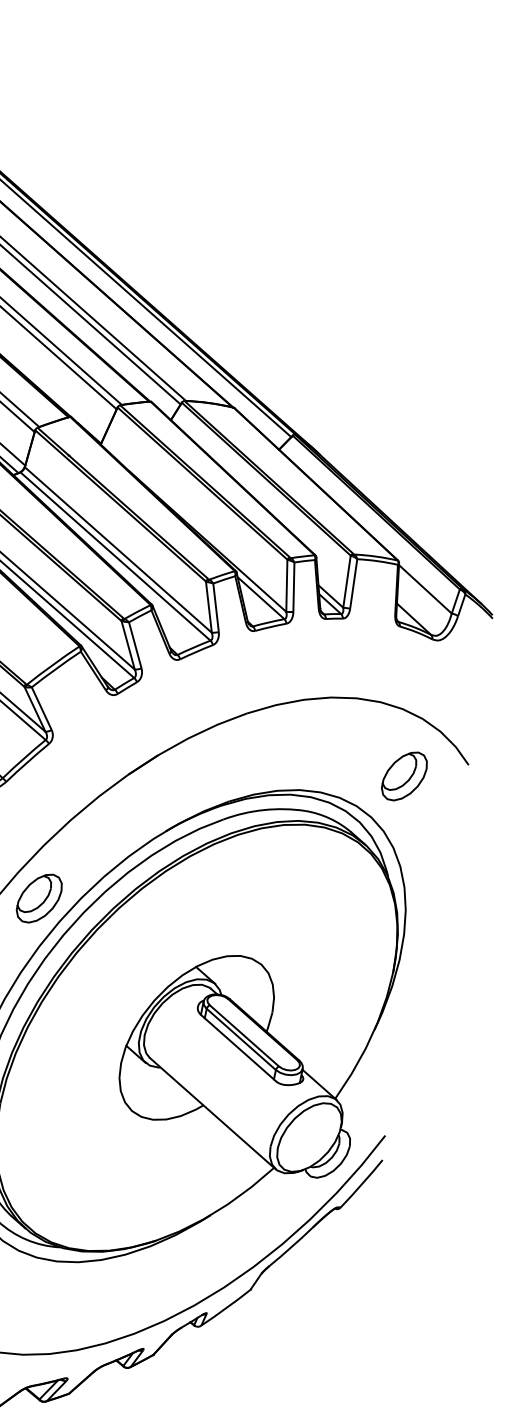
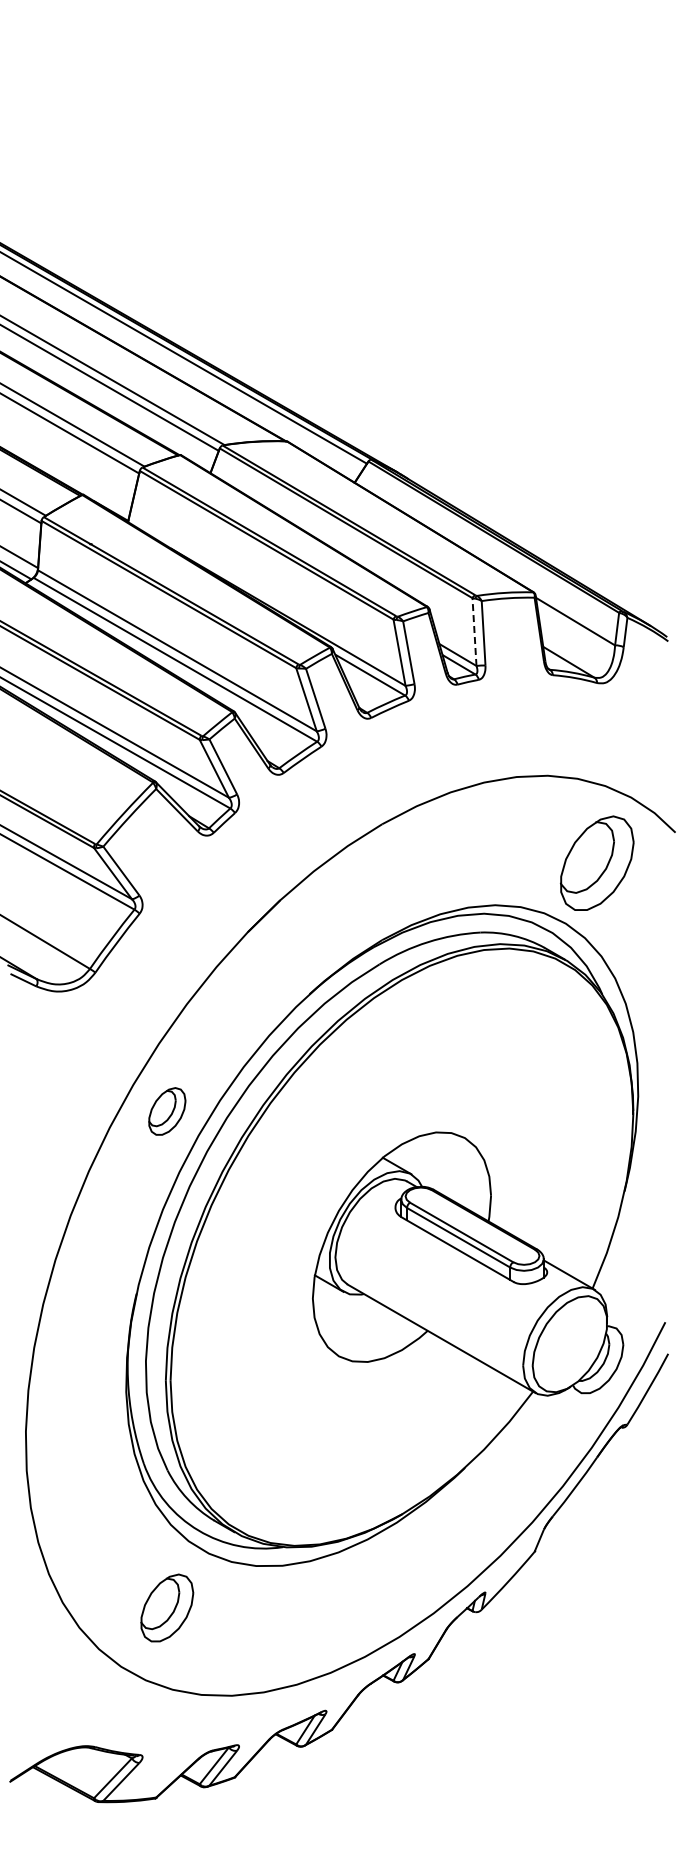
line: (346, 581) -> (474, 632), solid -> dashed
part: (404, 775) -> (597, 862), size x1.4
part: (39, 898) -> (167, 1111), size x0.7

